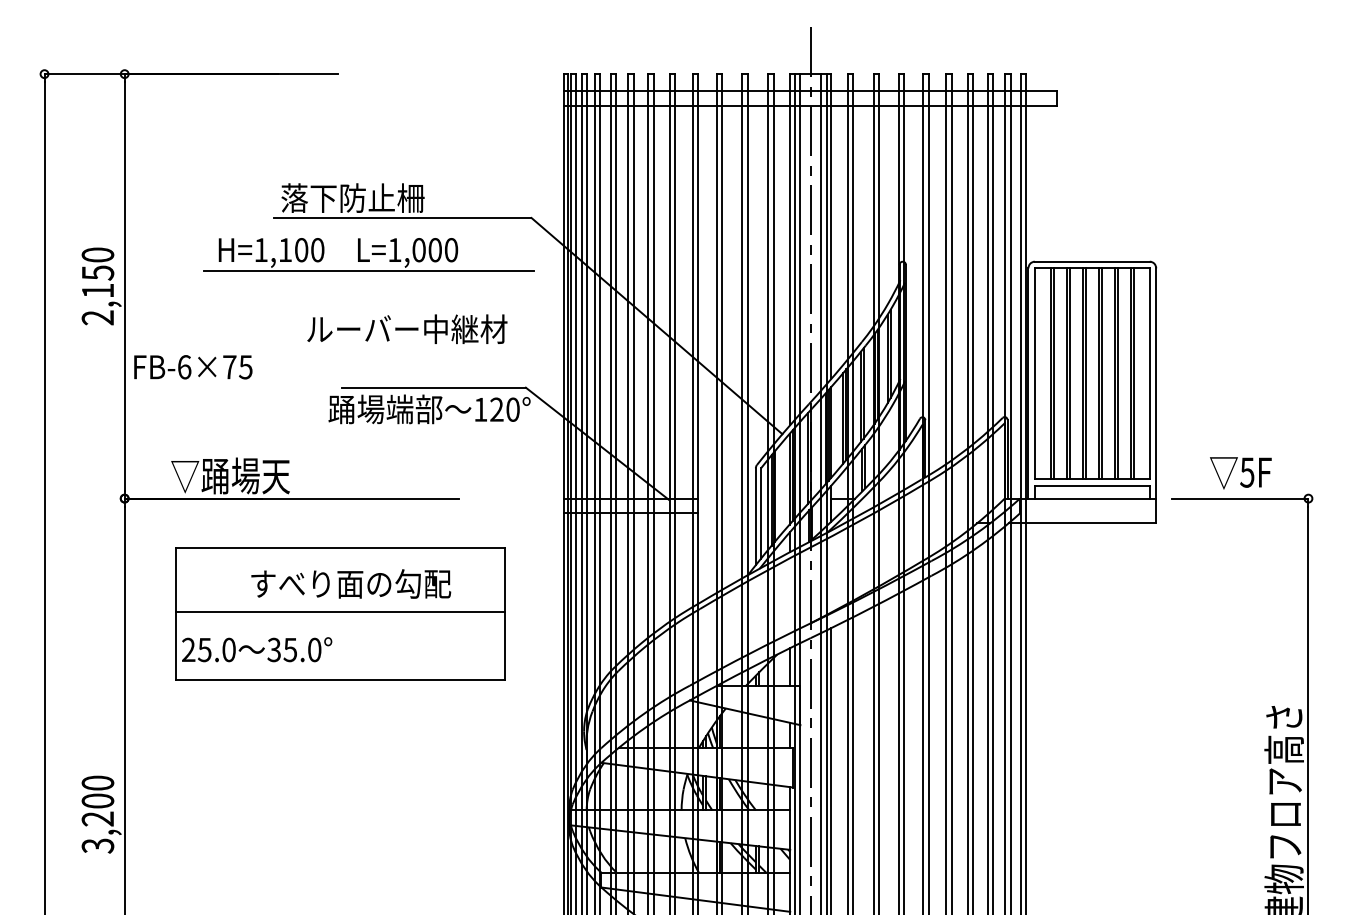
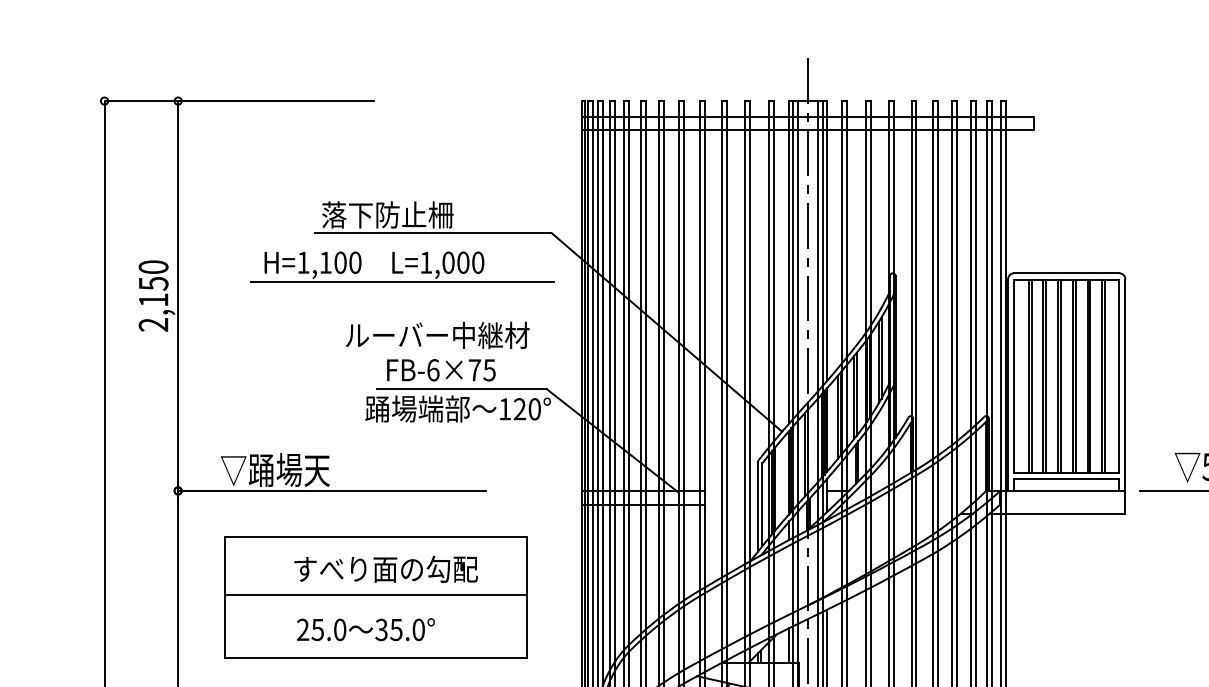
text: (193, 367) -> (441, 370), moved
text: (257, 649) -> (366, 629), moved

